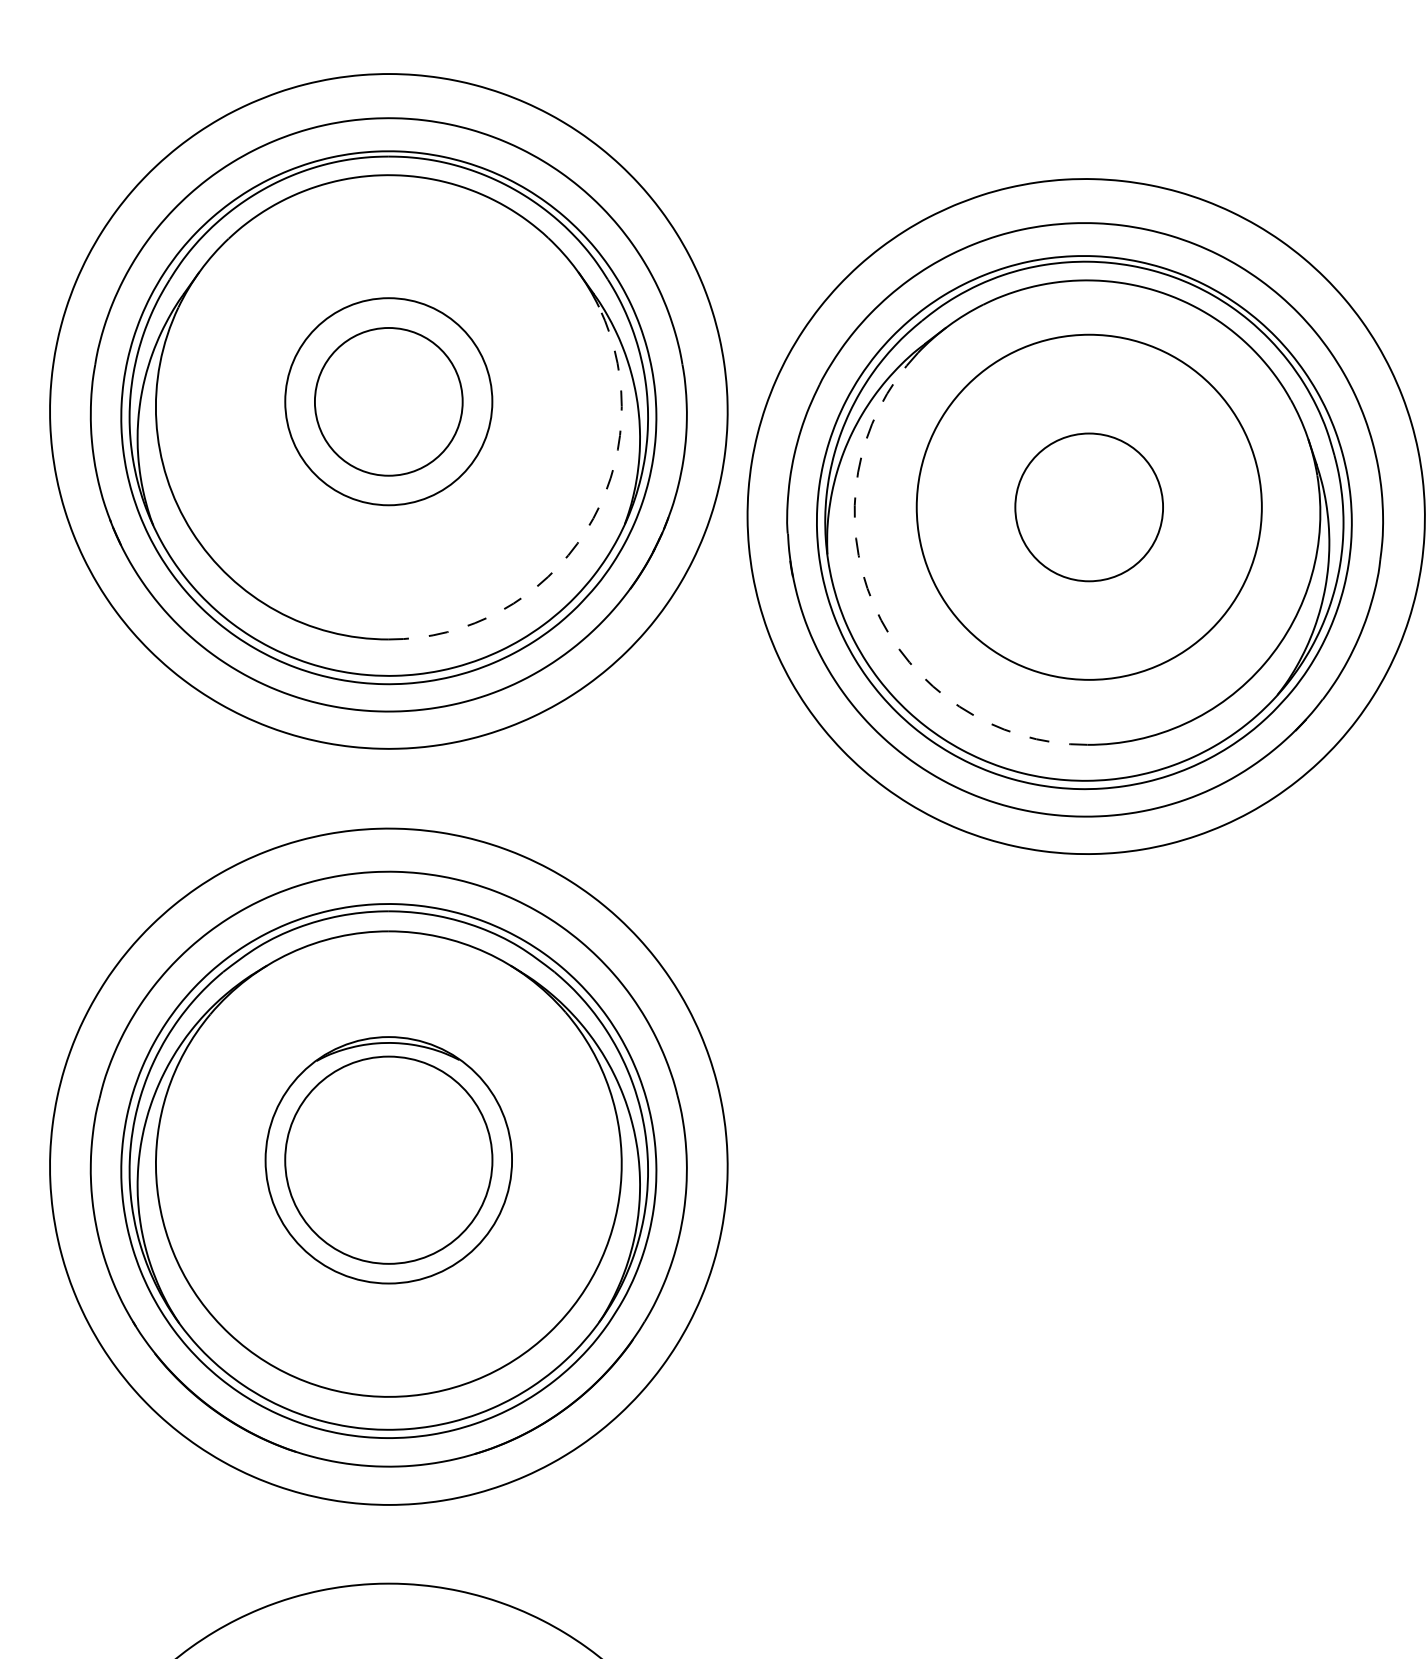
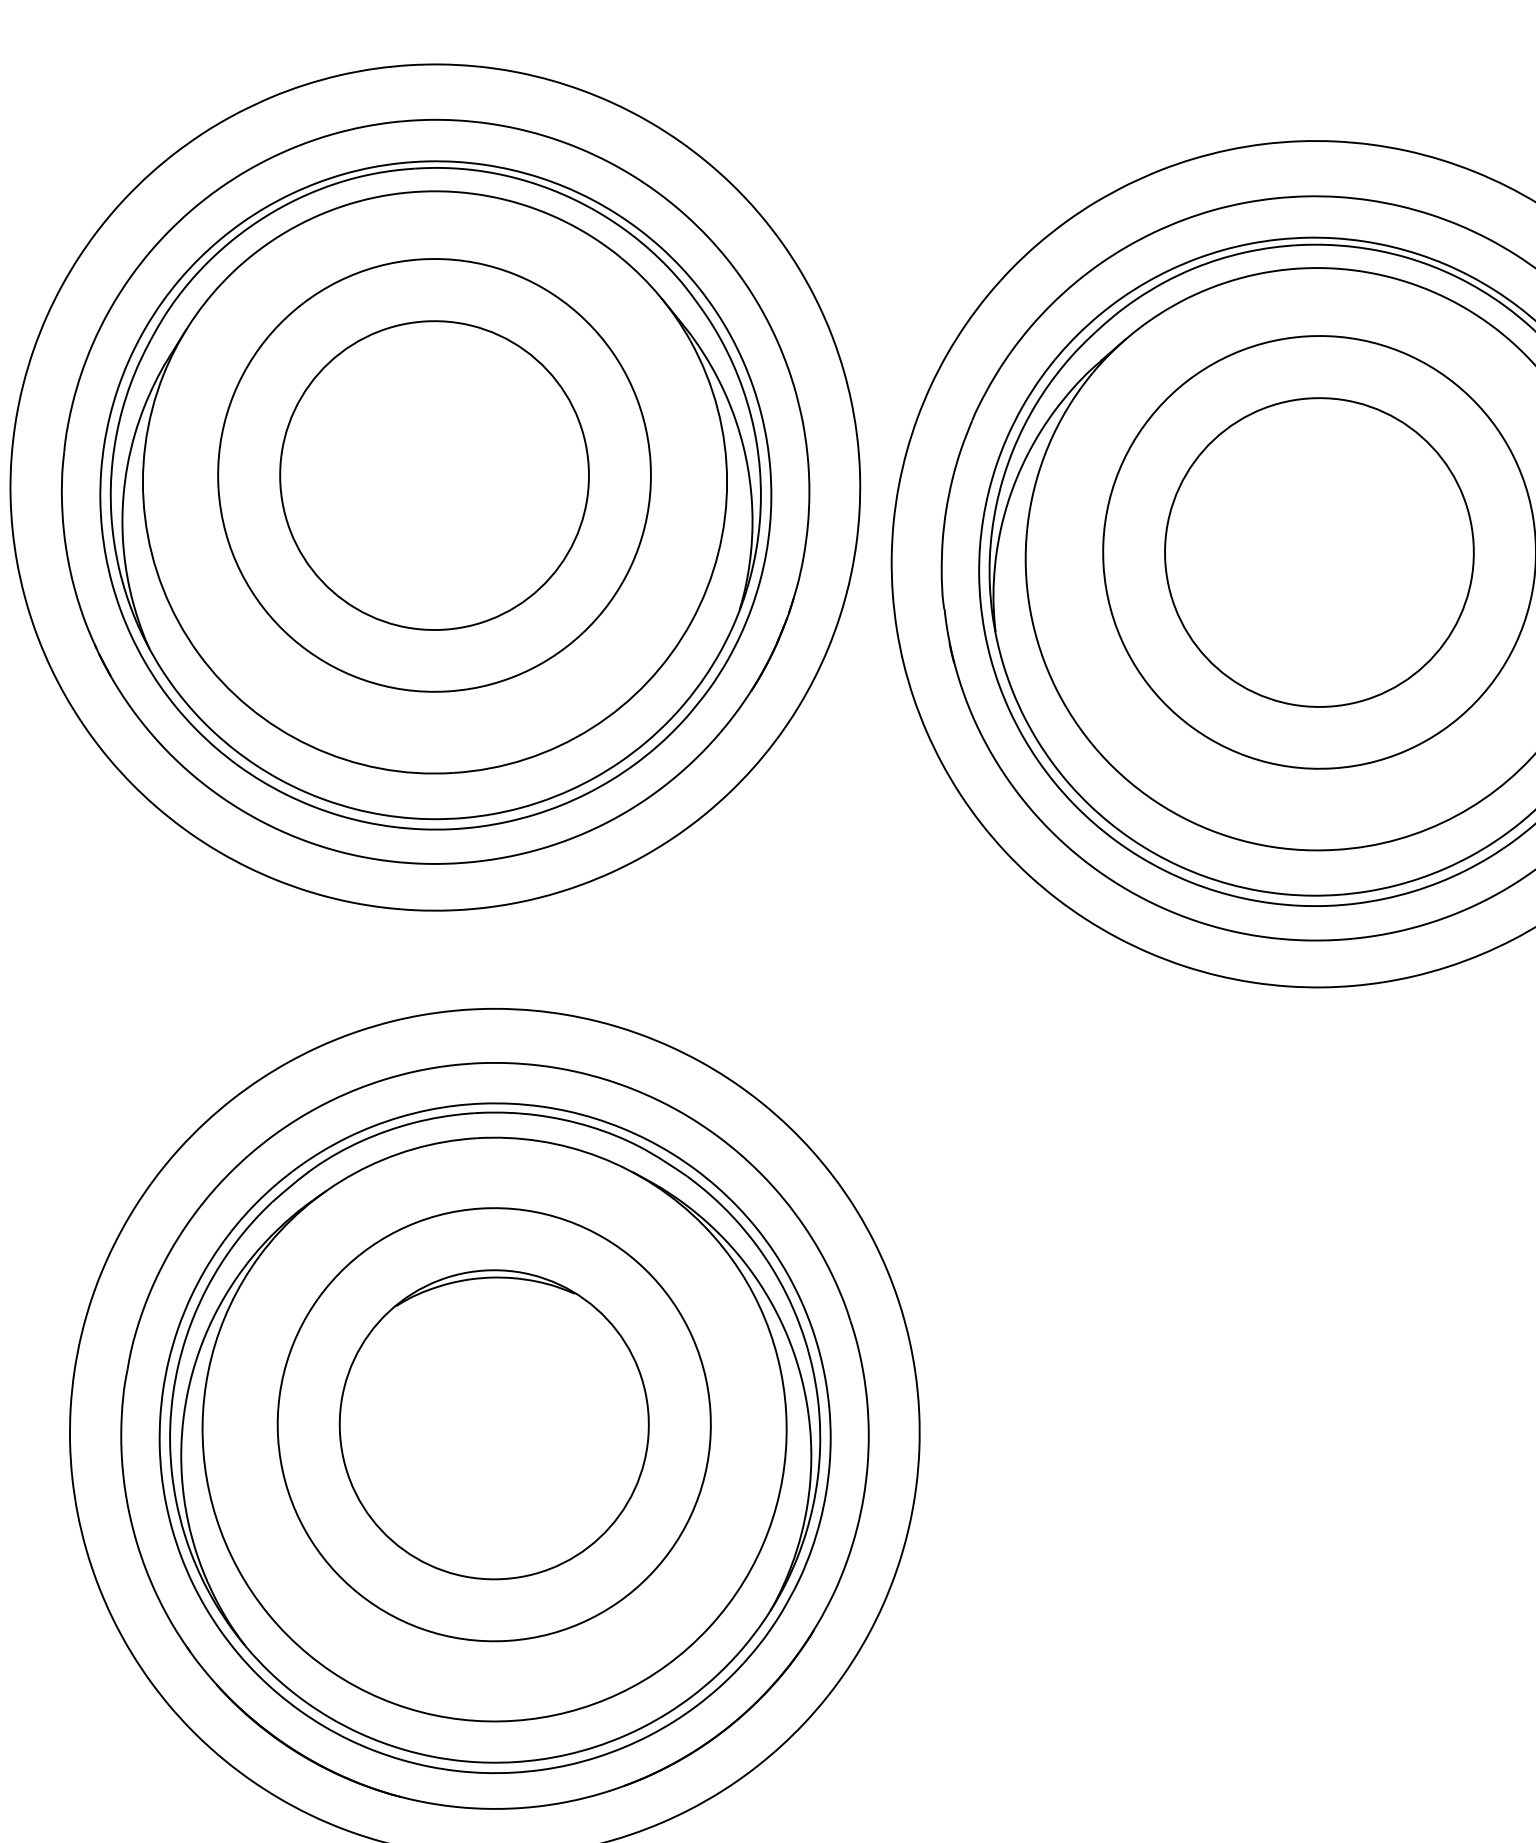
circle: (388, 401) -> (434, 475), size x1.67
circle: (388, 401) -> (434, 475), size x1.67
circle: (1089, 507) -> (1319, 552), size x1.67
arc: (585, 531) -> (690, 622), dashed -> solid
arc: (873, 604) -> (1057, 691), dashed -> solid
circle: (388, 1159) -> (493, 1423), size x1.67

